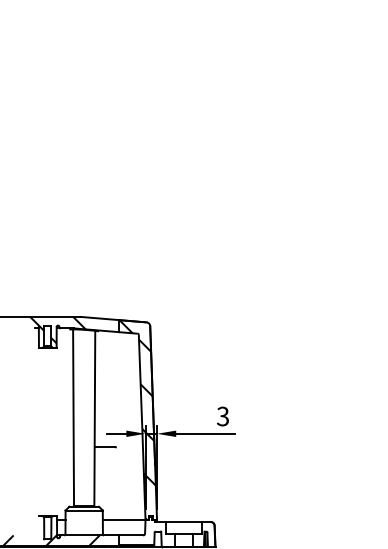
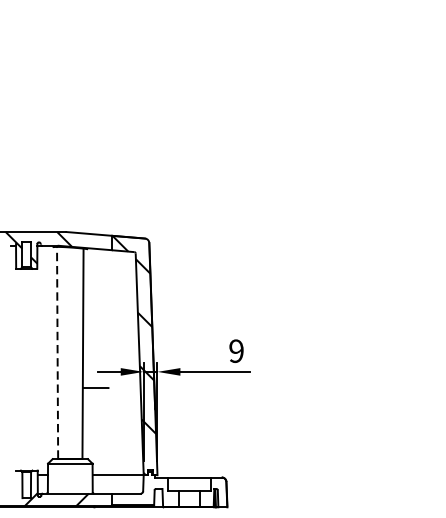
text: (222, 416) -> (235, 351), 3 -> 9
line: (73, 417) -> (57, 352), solid -> dashed

